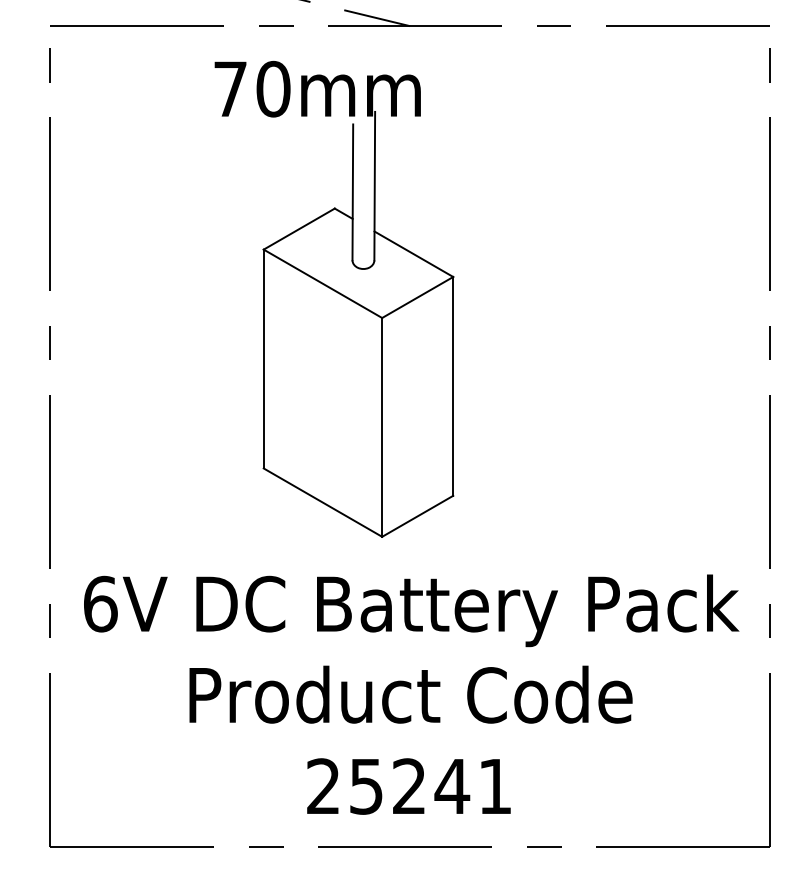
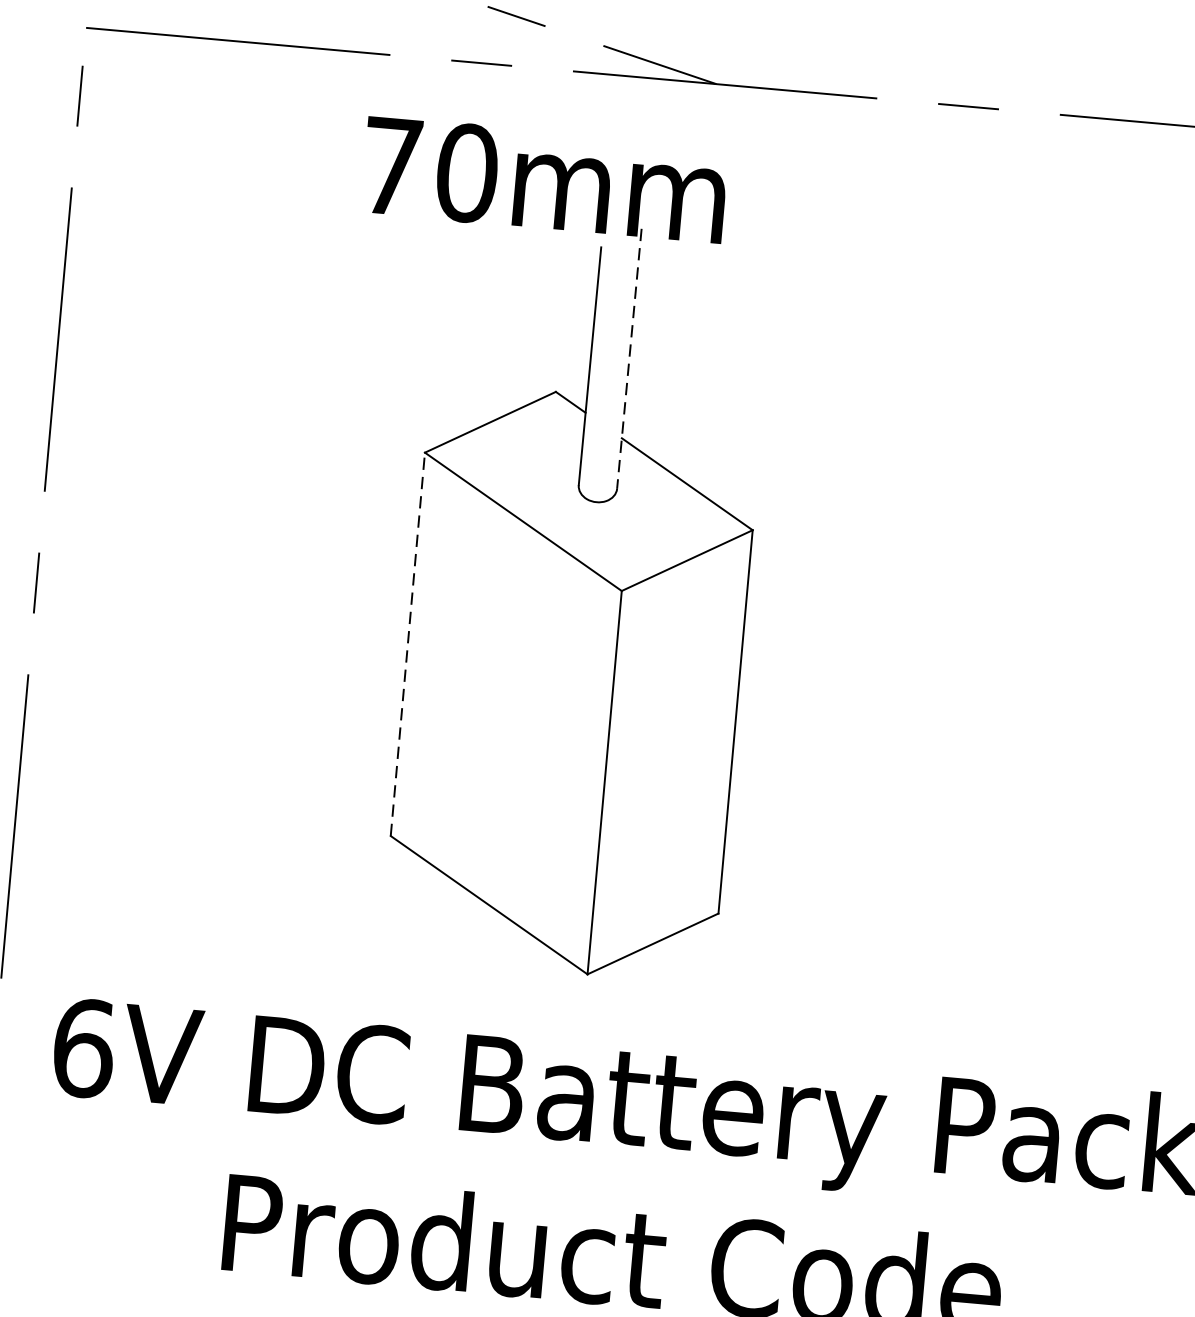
line: (374, 186) -> (628, 359), solid -> dashed
line: (263, 358) -> (407, 643), solid -> dashed

